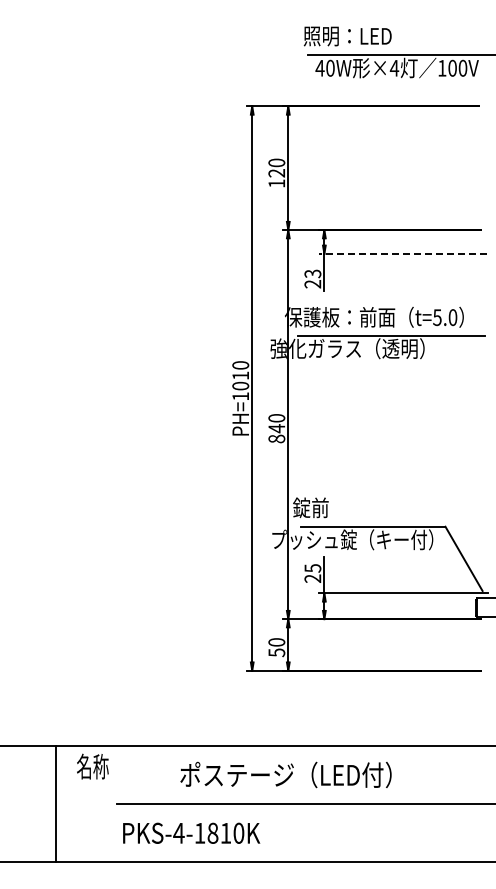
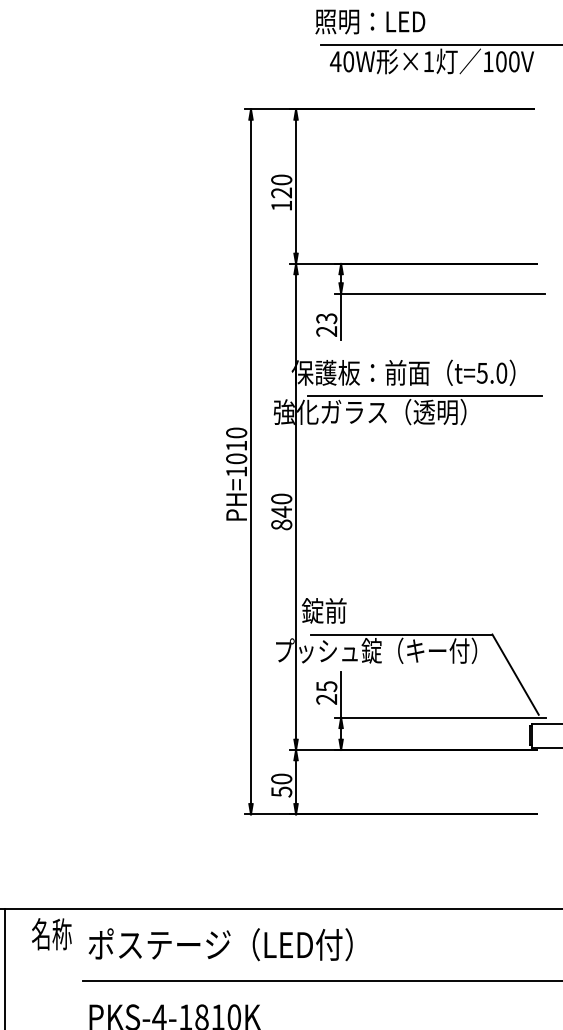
text: (394, 68) -> (428, 62), ×4 -> ×1
line: (402, 253) -> (438, 293), dashed -> solid
text: (285, 774) -> (220, 944), moved

